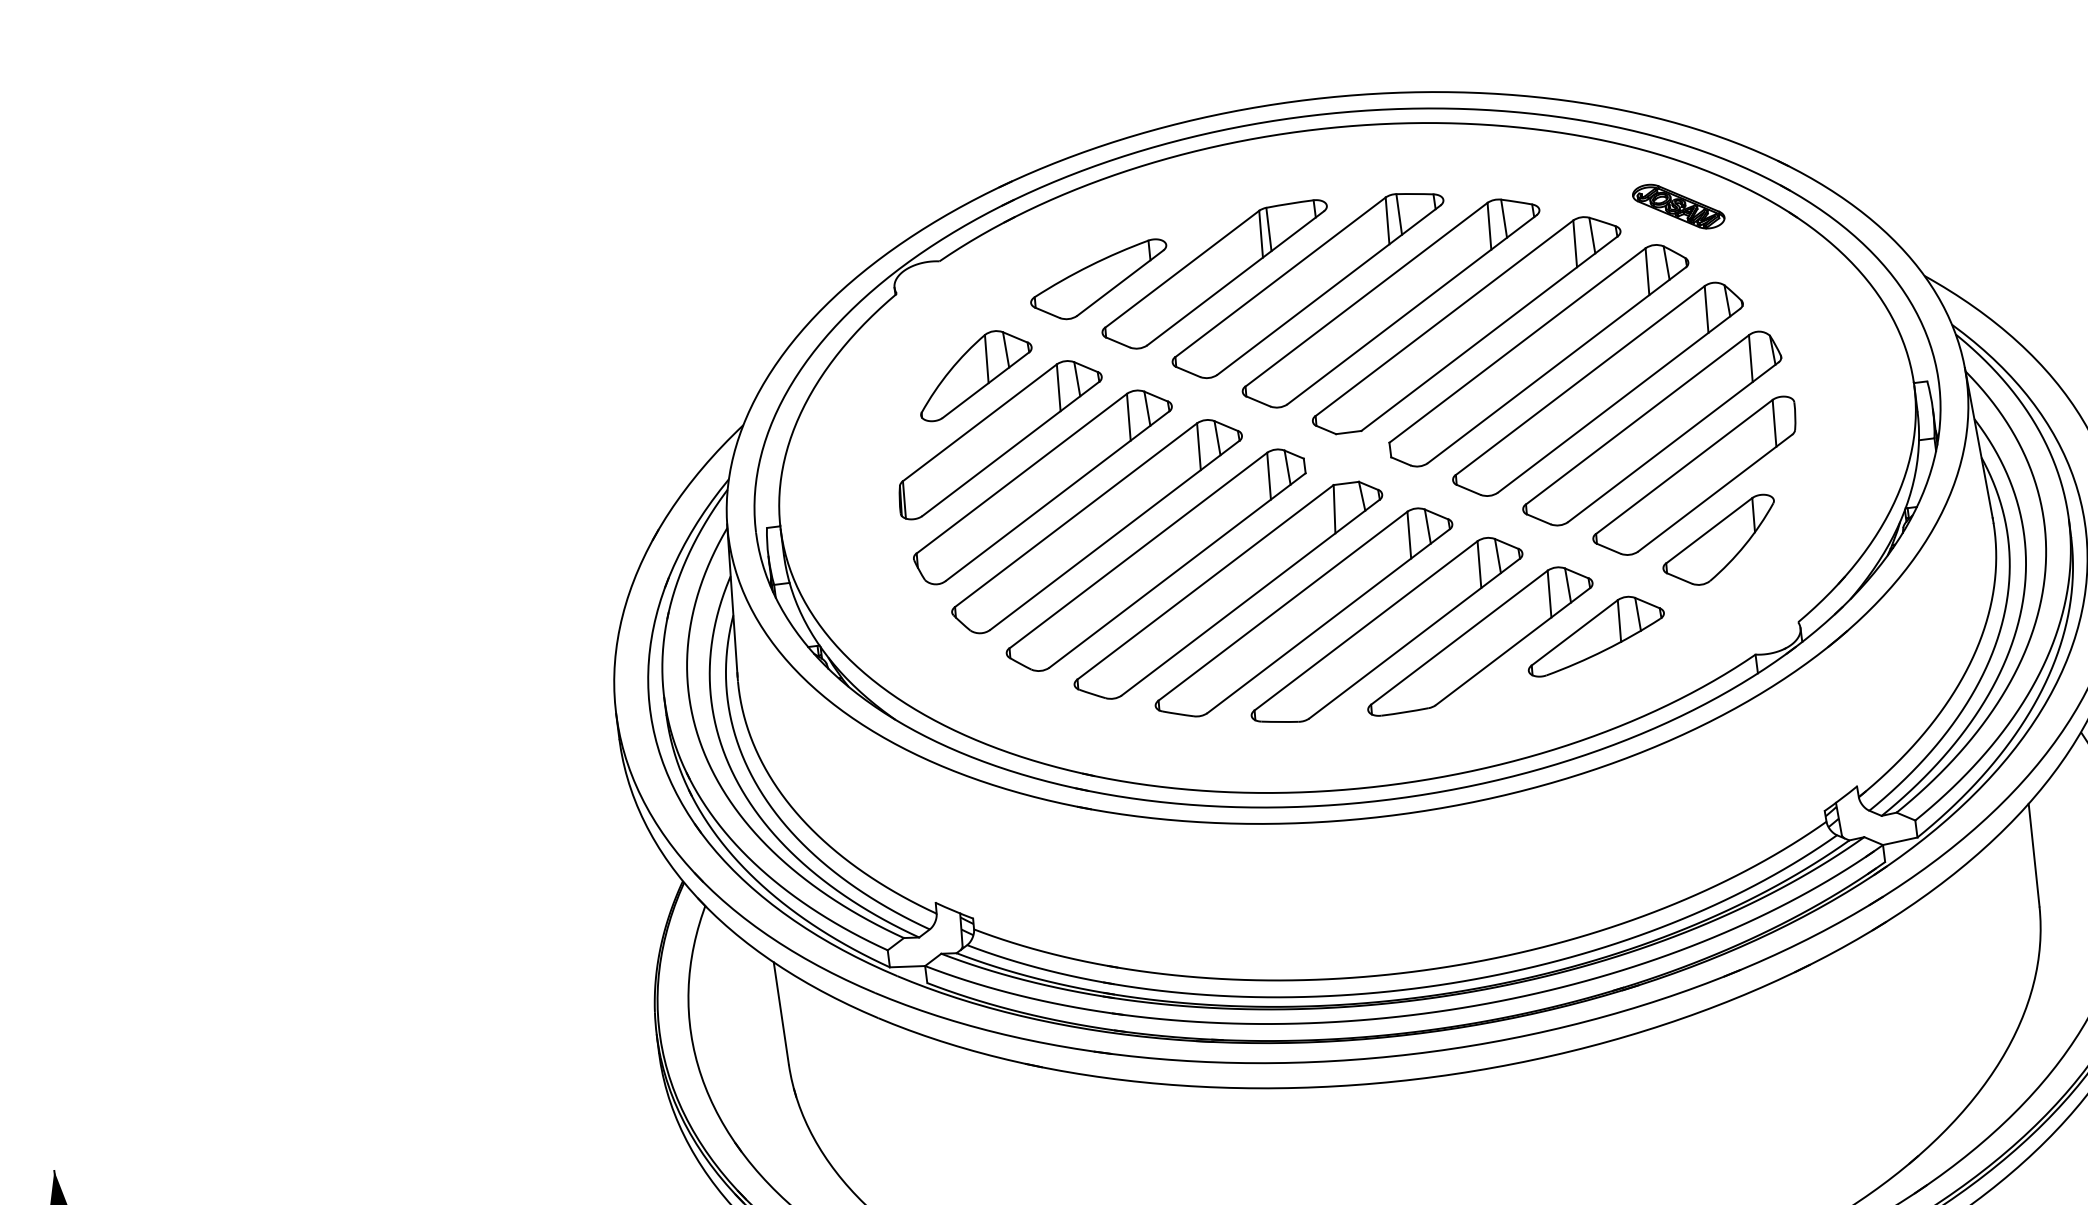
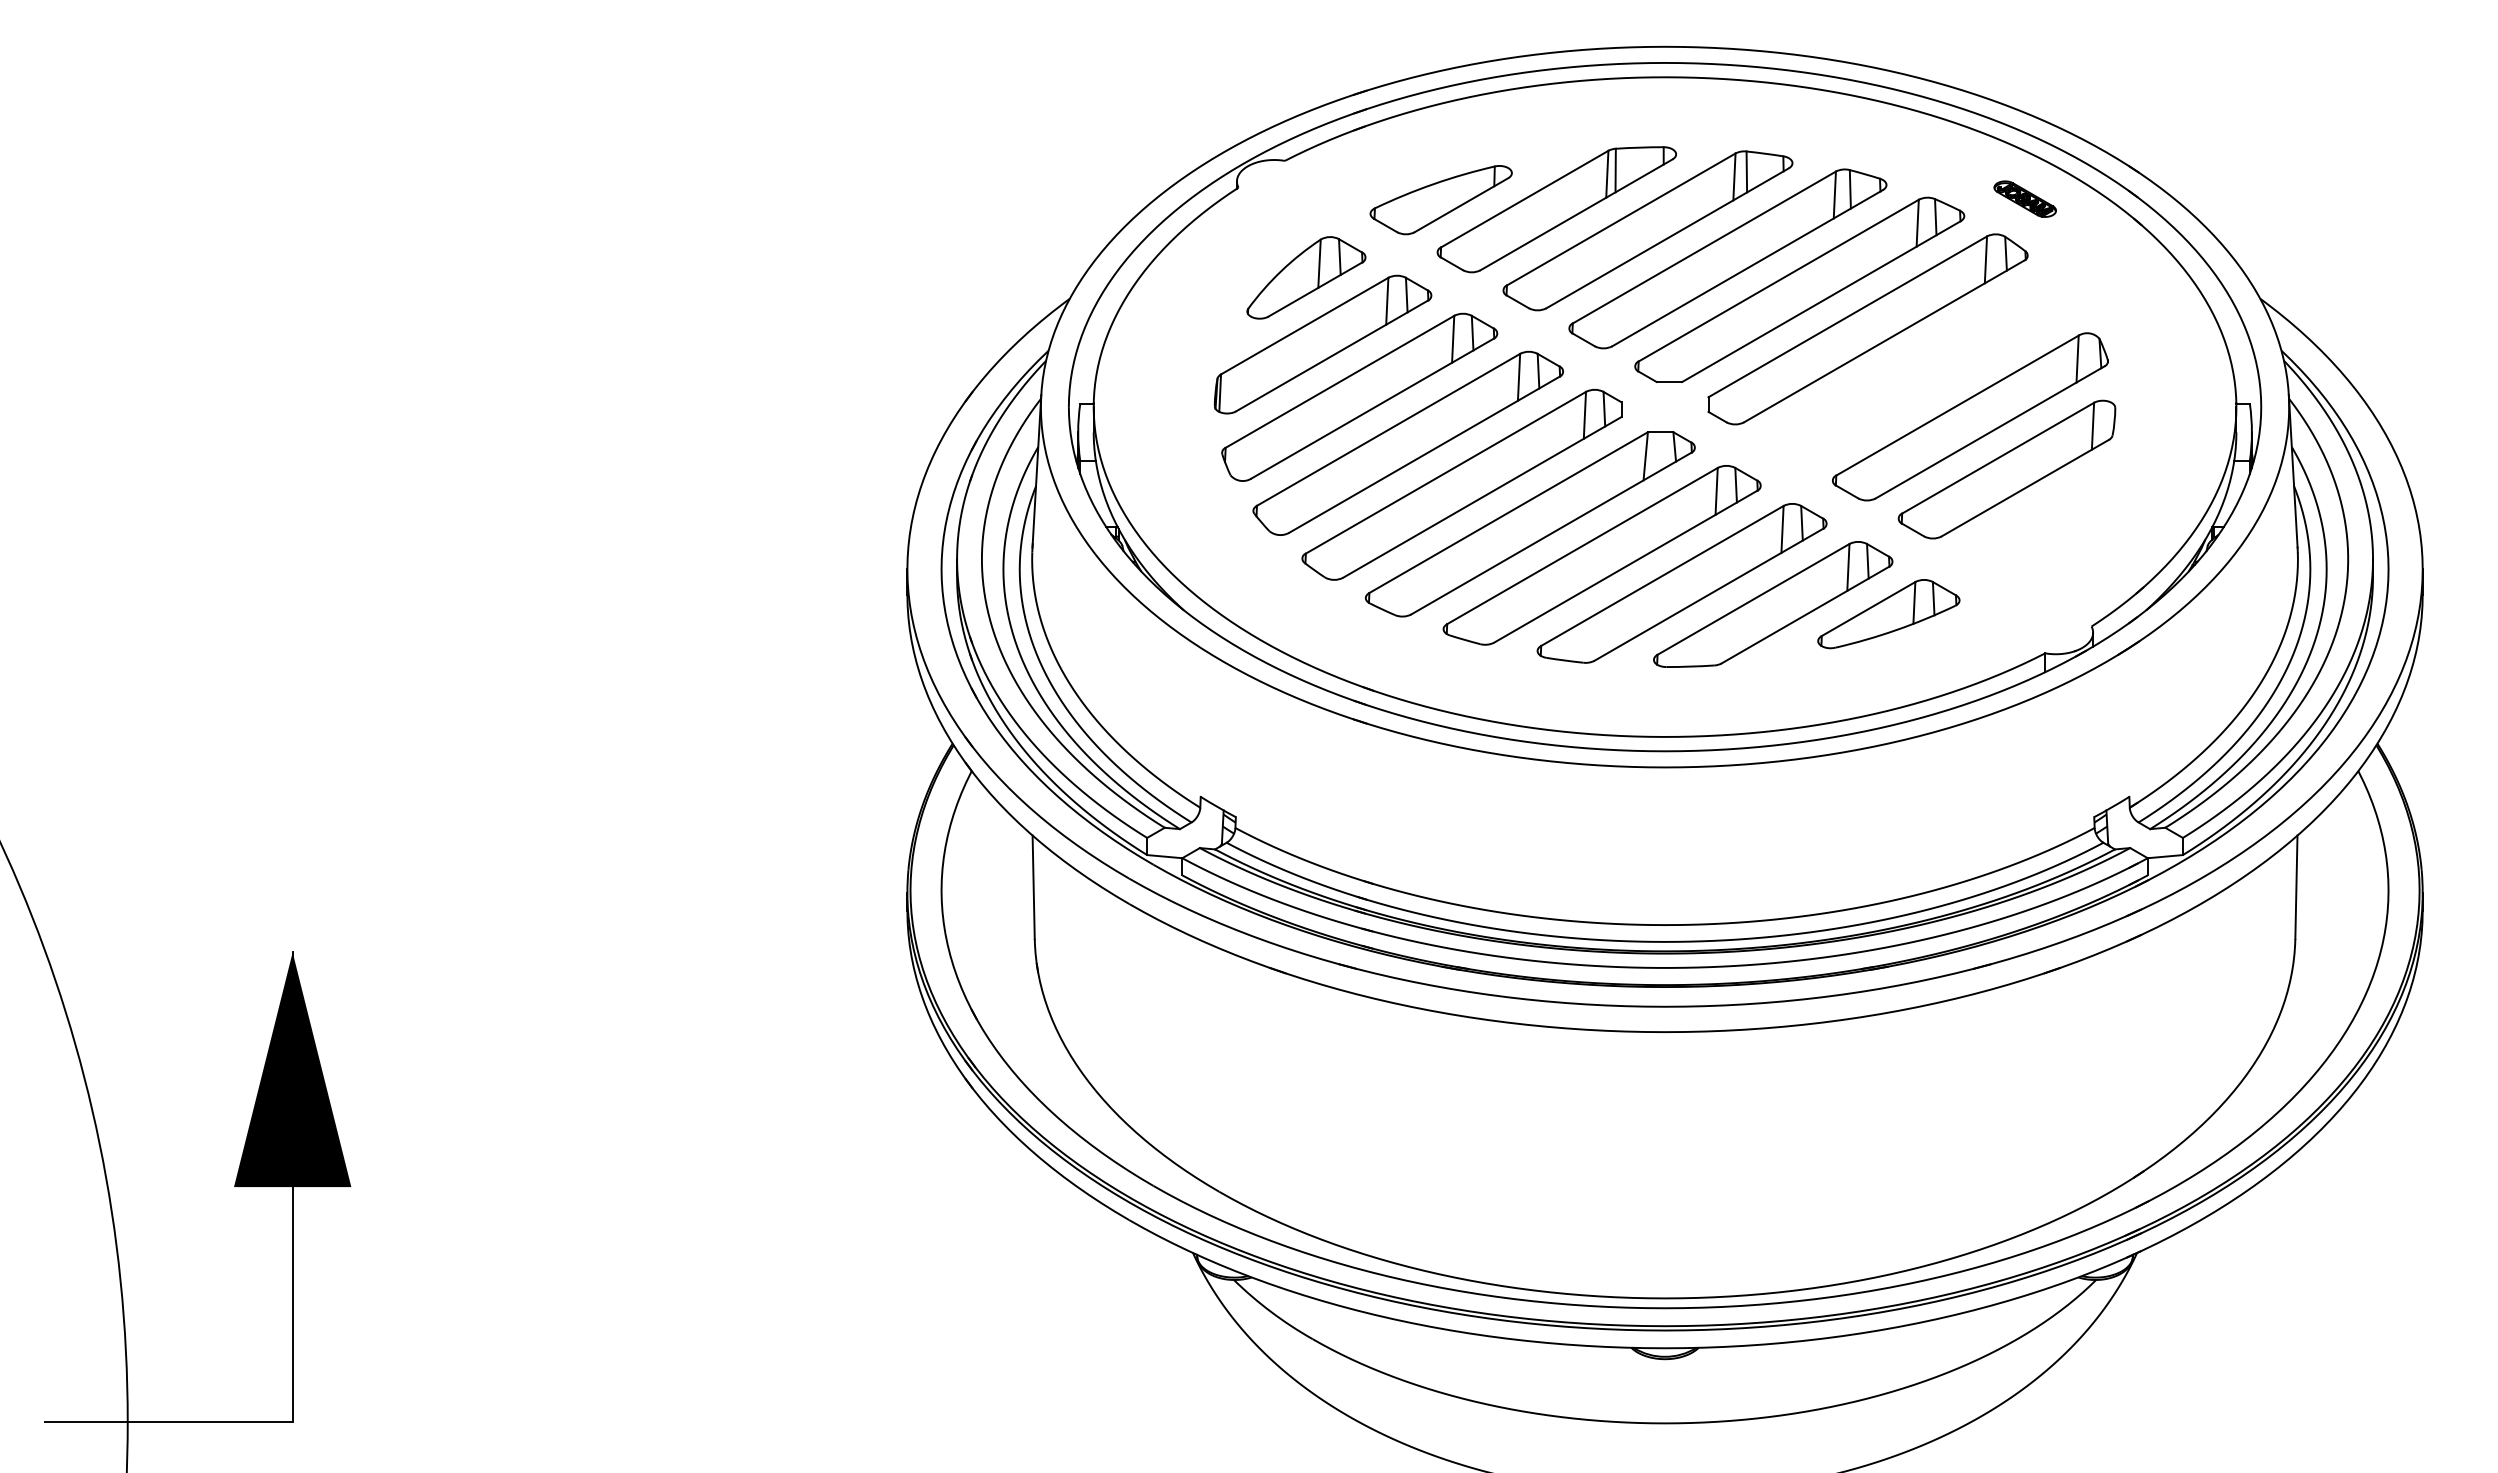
part: (1679, 205) -> (2025, 198), size x0.7
part: (1597, 389) -> (1921, 370), removed
part: (1719, 540) -> (2023, 535), removed

